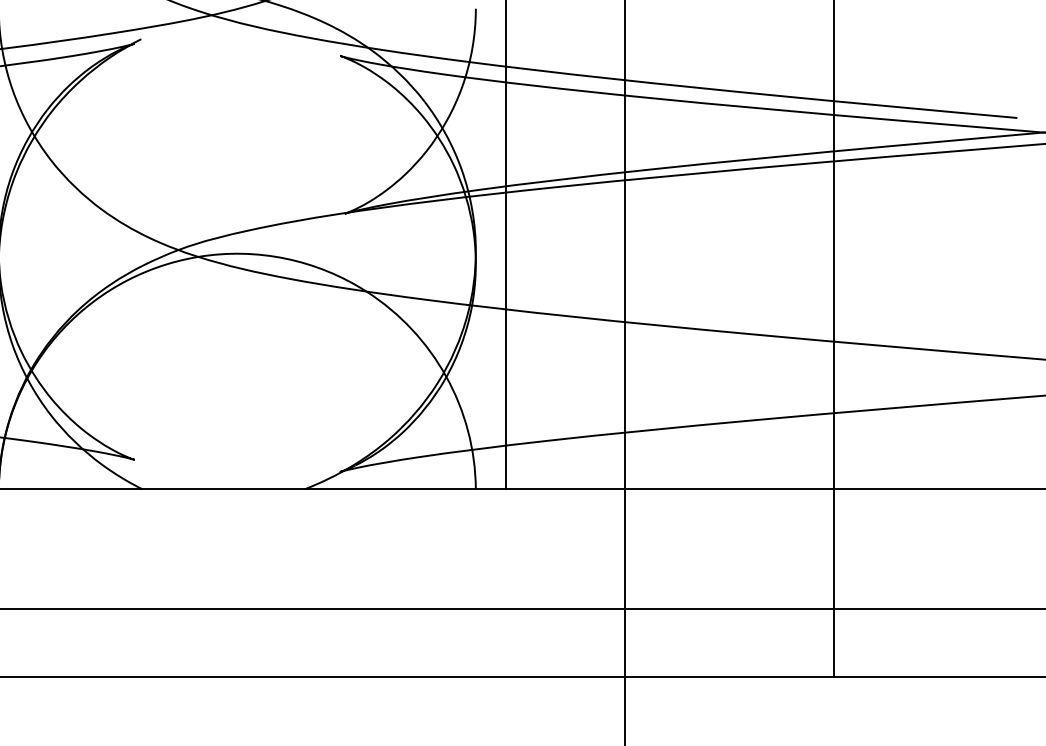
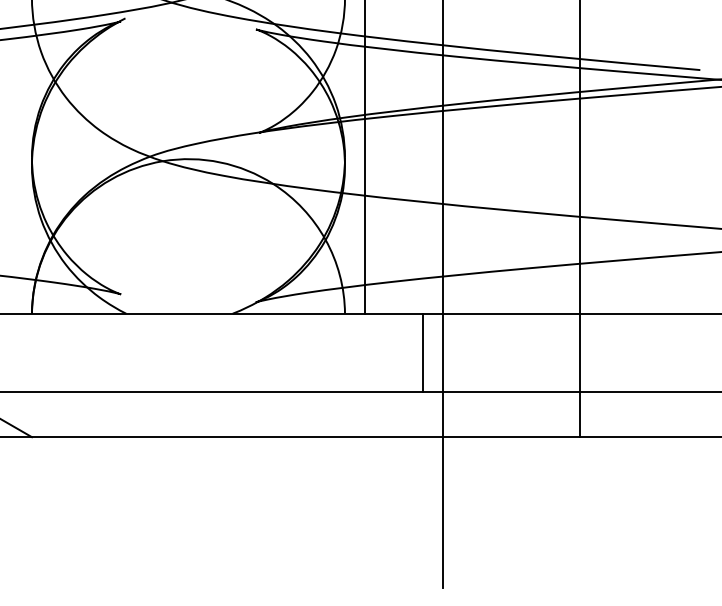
line: (595, 548) -> (423, 352), added

